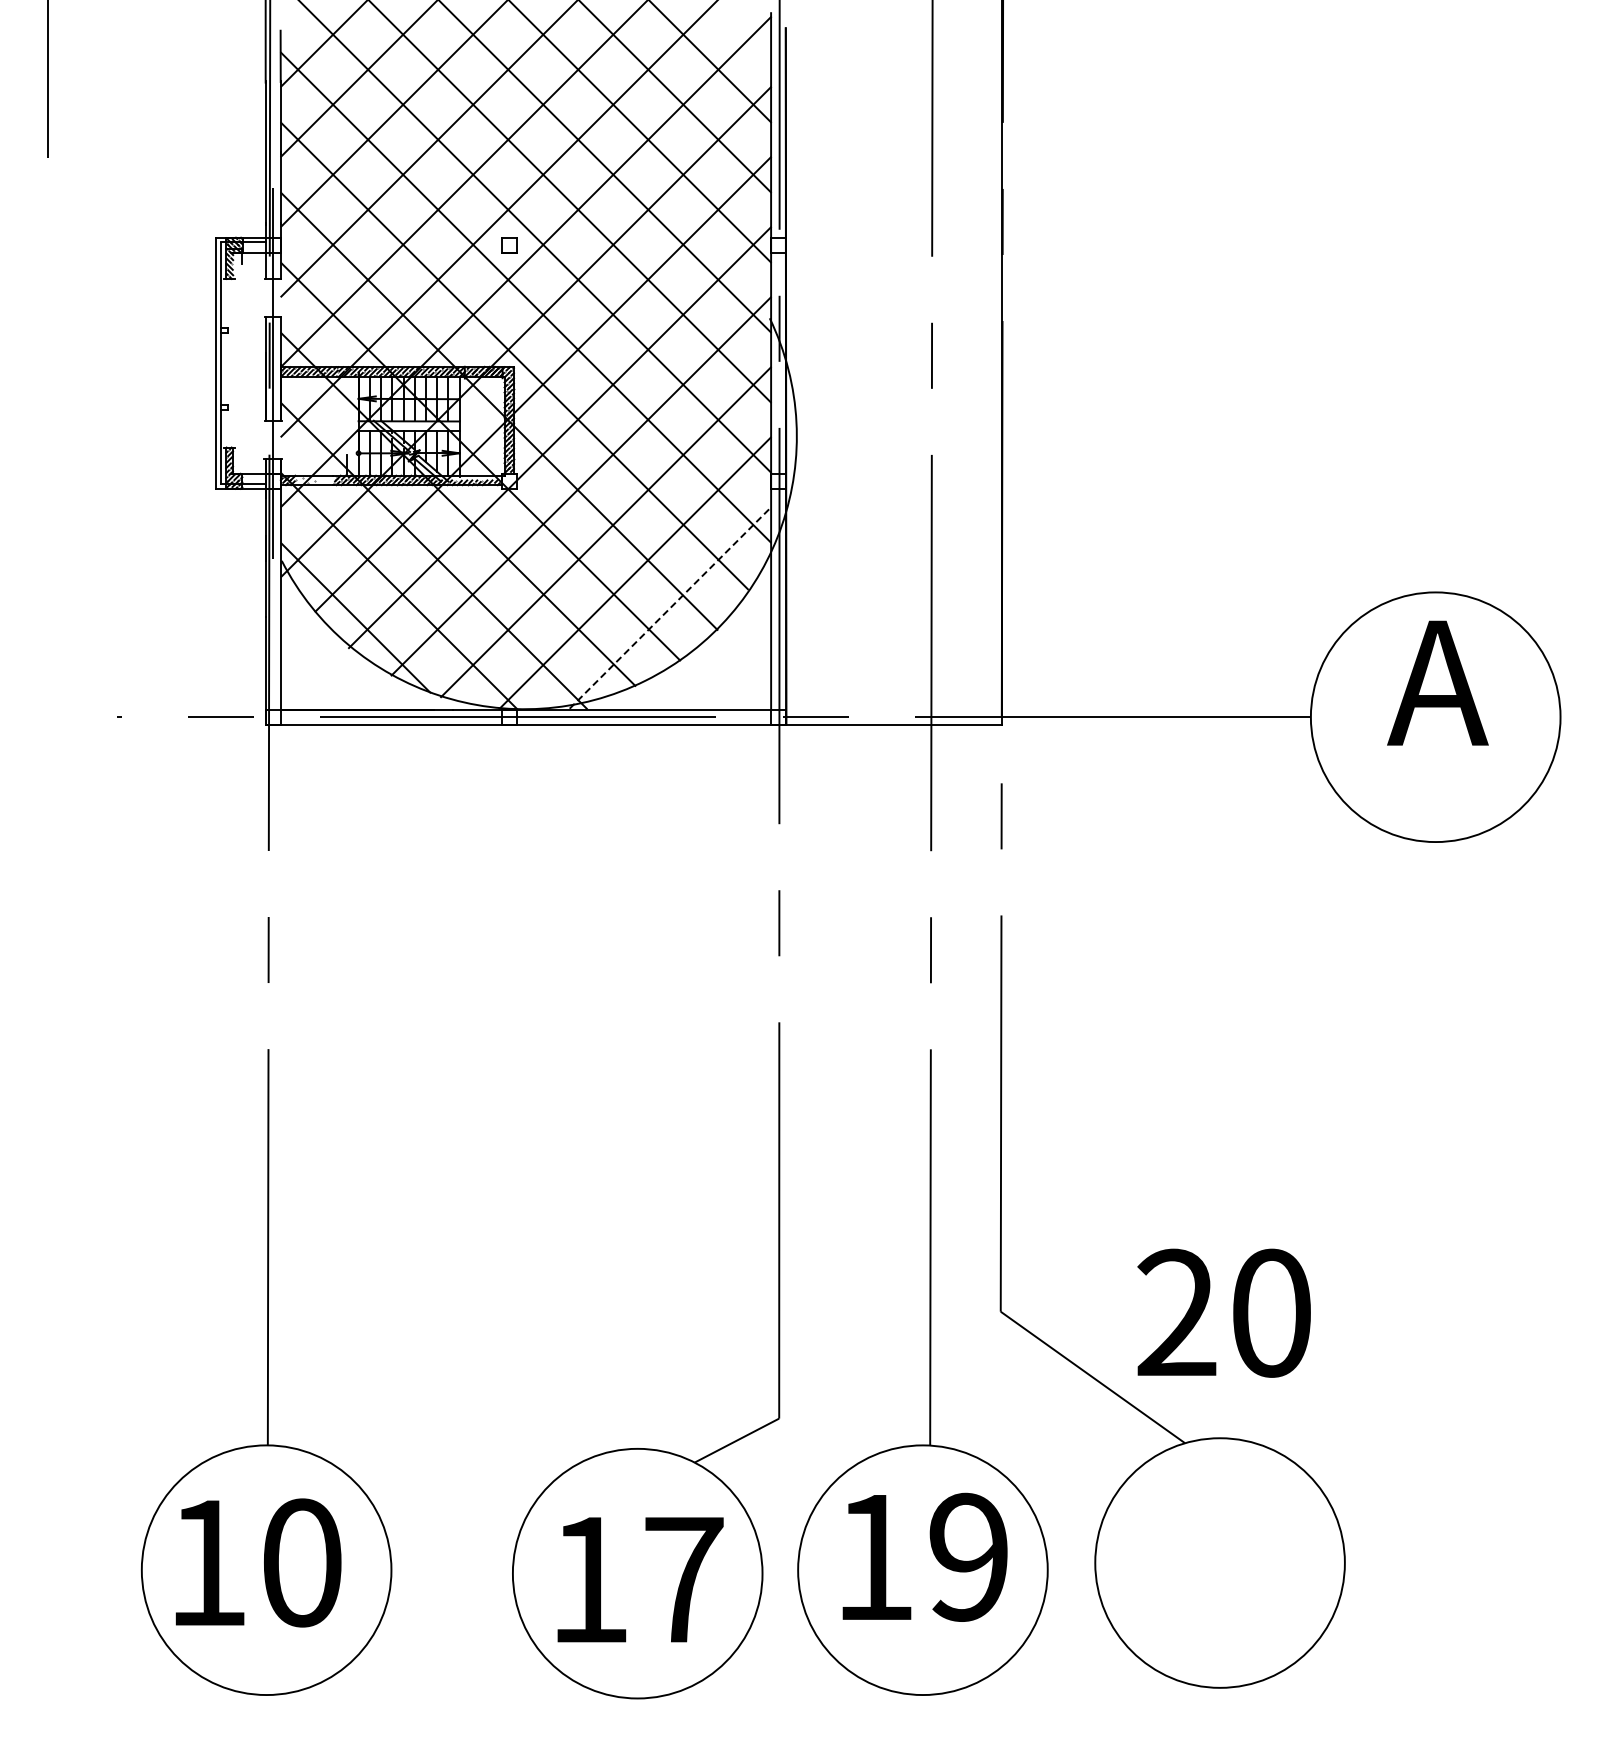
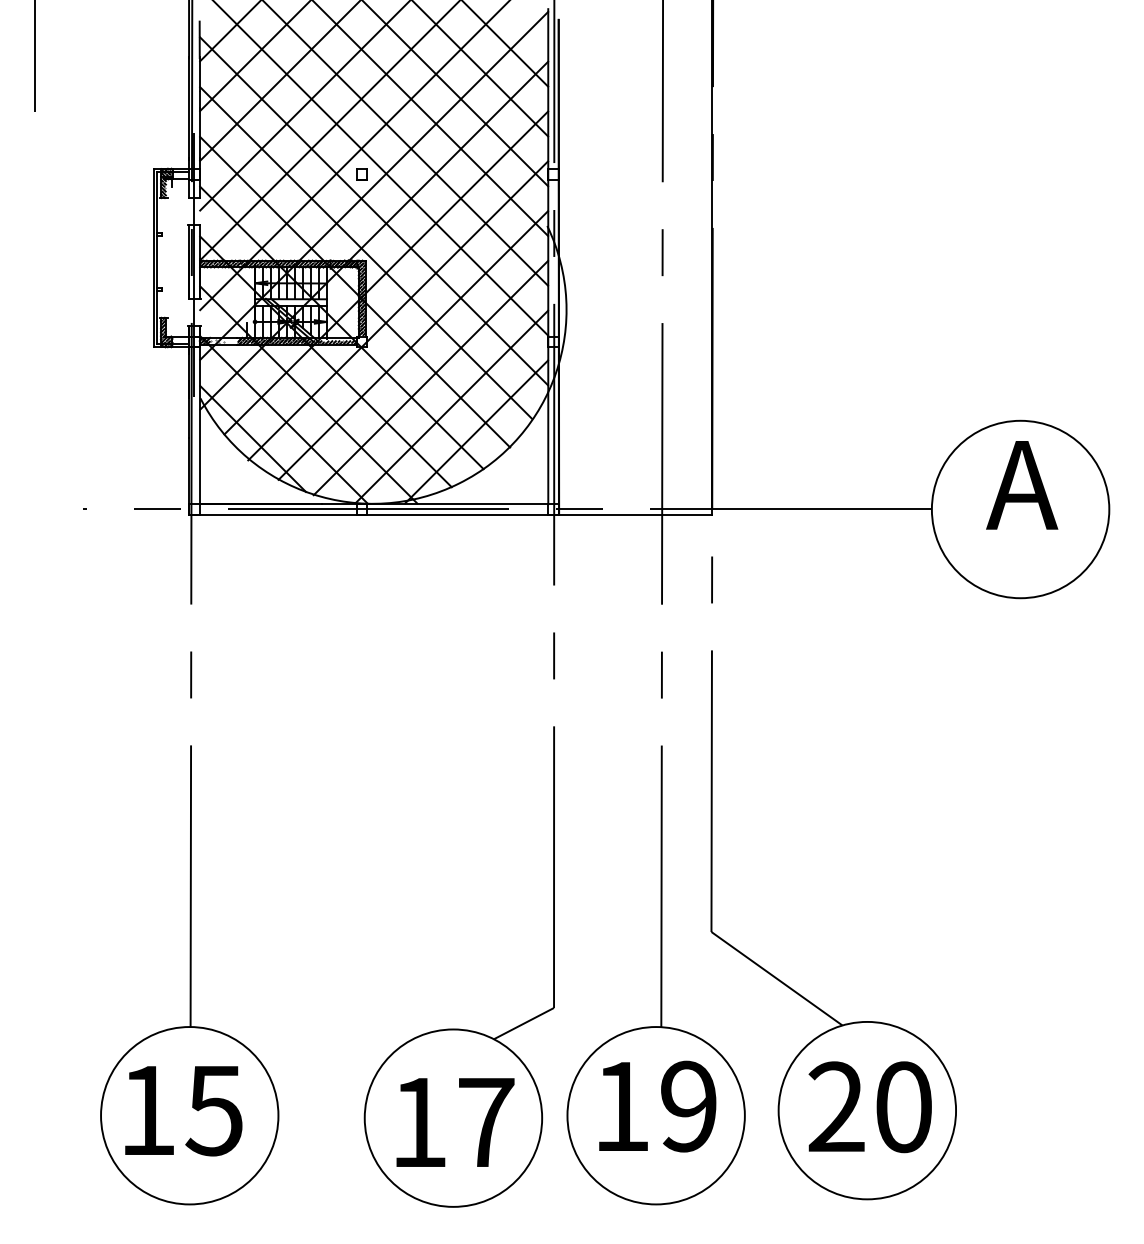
line: (670, 607) -> (476, 431), dashed -> solid
text: (1223, 1312) -> (869, 1106), moved
text: (300, 1562) -> (213, 1110), 10 -> 15

